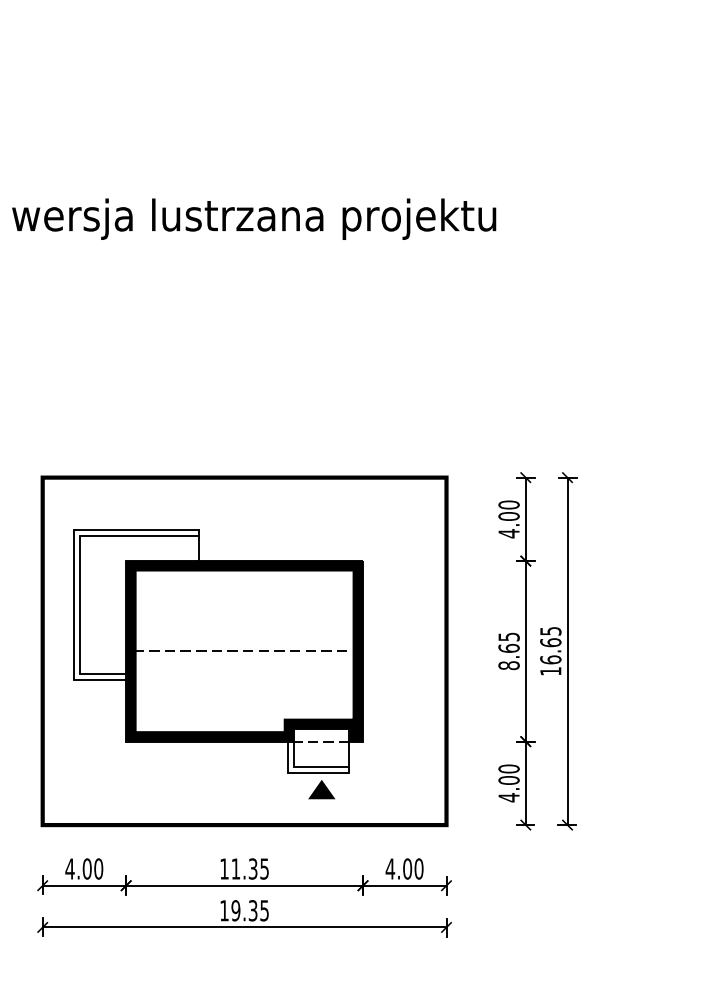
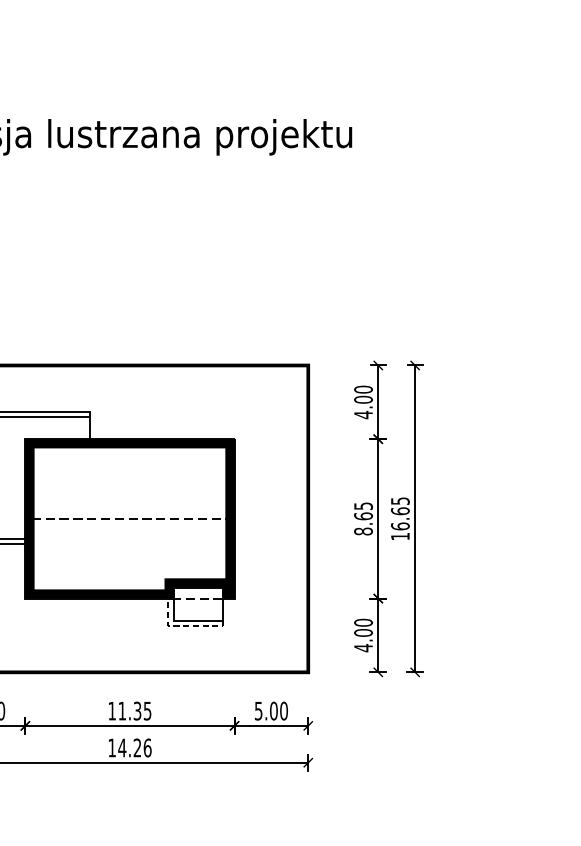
line: (305, 772) -> (183, 625), solid -> dashed
fill: (321, 789) -> (197, 640), removed
text: (390, 868) -> (258, 710), 4.00 -> 5.00
text: (250, 910) -> (135, 747), 19.35 -> 14.26

